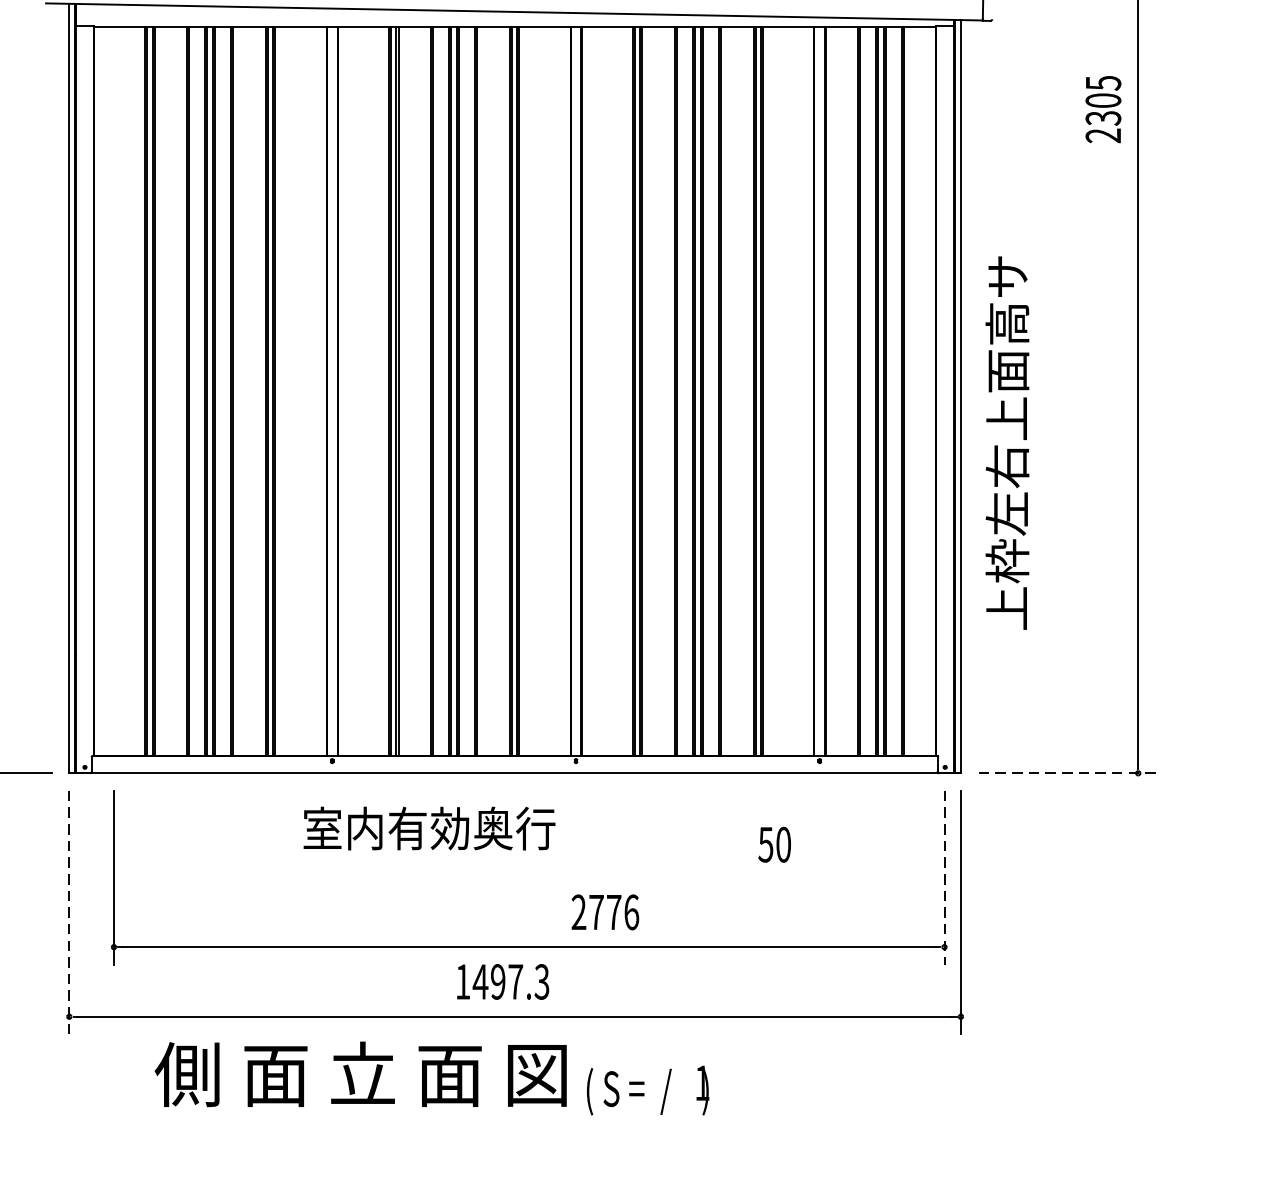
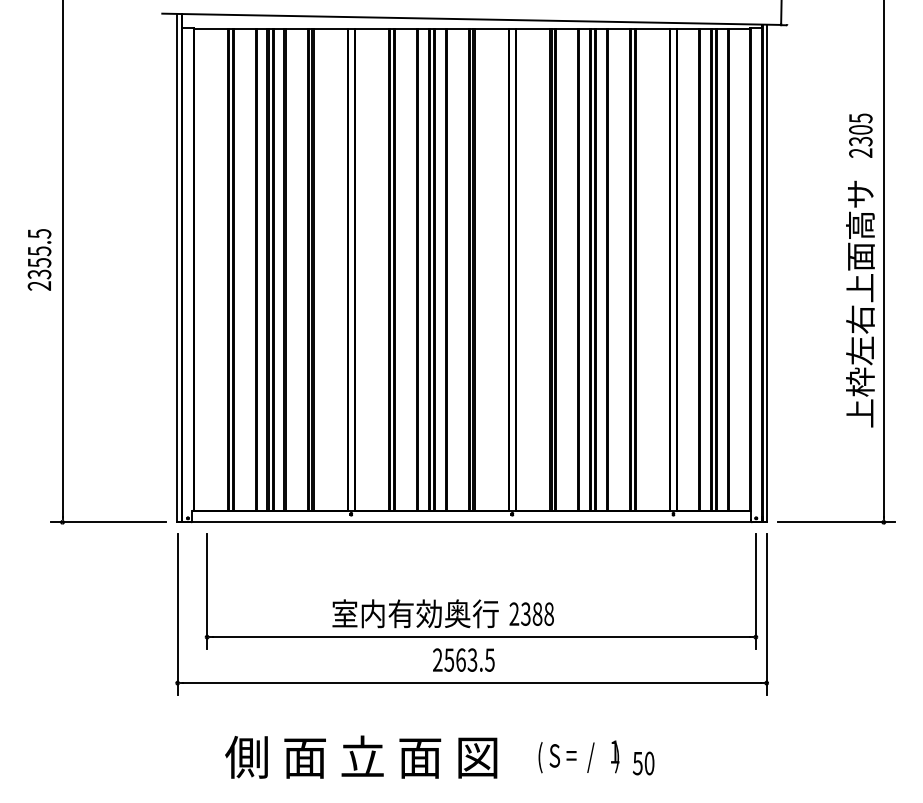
text: (1102, 109) -> (860, 135), moved
text: (1007, 442) -> (860, 303), moved
line: (1068, 773) -> (837, 522), dashed -> solid
text: (429, 828) -> (415, 613), moved
text: (774, 844) -> (643, 763), moved
line: (944, 878) -> (755, 591), dashed -> solid
text: (614, 911) -> (537, 613), 2776 -> 2388
line: (69, 912) -> (177, 614), dashed -> solid
text: (502, 980) -> (463, 659), 1497.3 -> 2563.5
text: (361, 1073) -> (361, 756), moved
text: (647, 1089) -> (578, 756), moved

